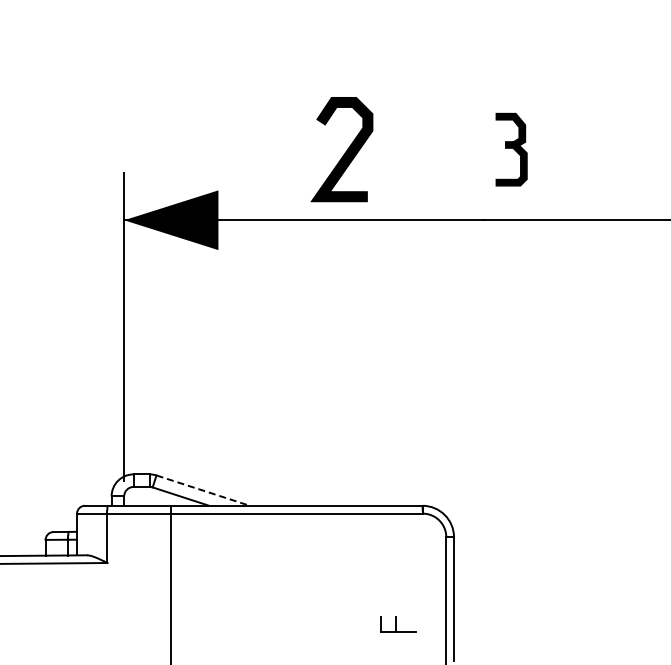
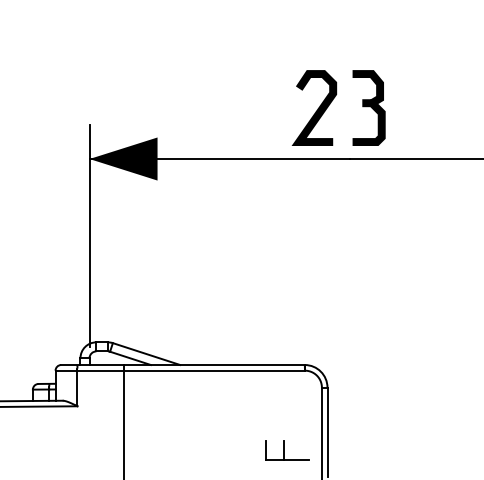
part: (511, 149) -> (368, 107), size x1.43
curve: (345, 151) -> (317, 109), moved
line: (203, 490) -> (146, 353), dashed -> solid
part: (398, 624) -> (287, 450), size x1.67

